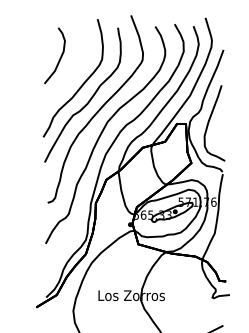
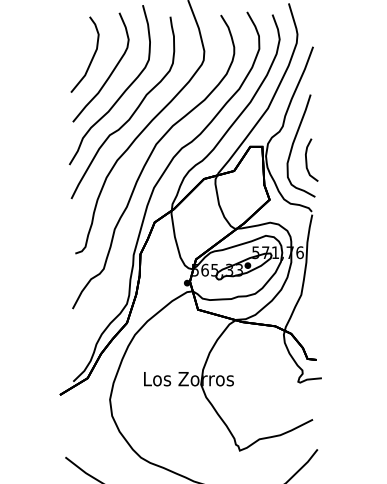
curve: (72, 70) -> (109, 74), added
curve: (219, 133) -> (307, 159), added

